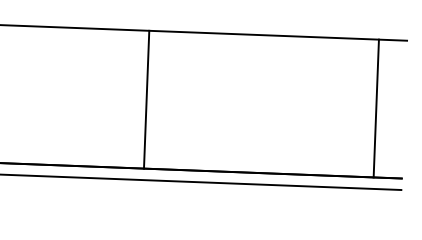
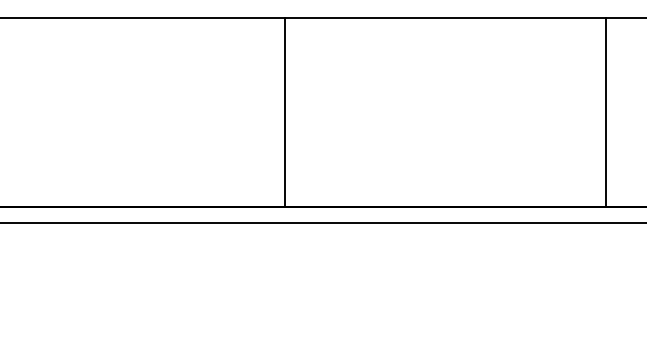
line: (146, 99) -> (285, 112), moved
line: (376, 108) -> (605, 112), moved

